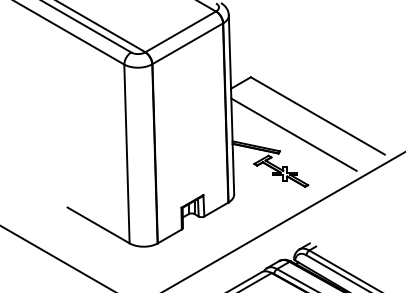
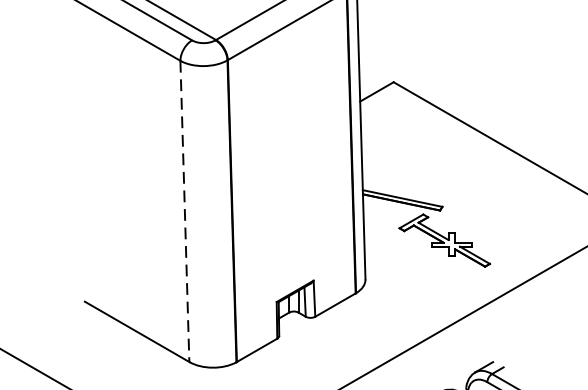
line: (293, 134) -> (465, 178), removed
line: (126, 154) -> (184, 212), solid -> dashed

